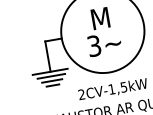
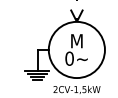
text: (94, 45) -> (69, 58), 3~ -> 0~

